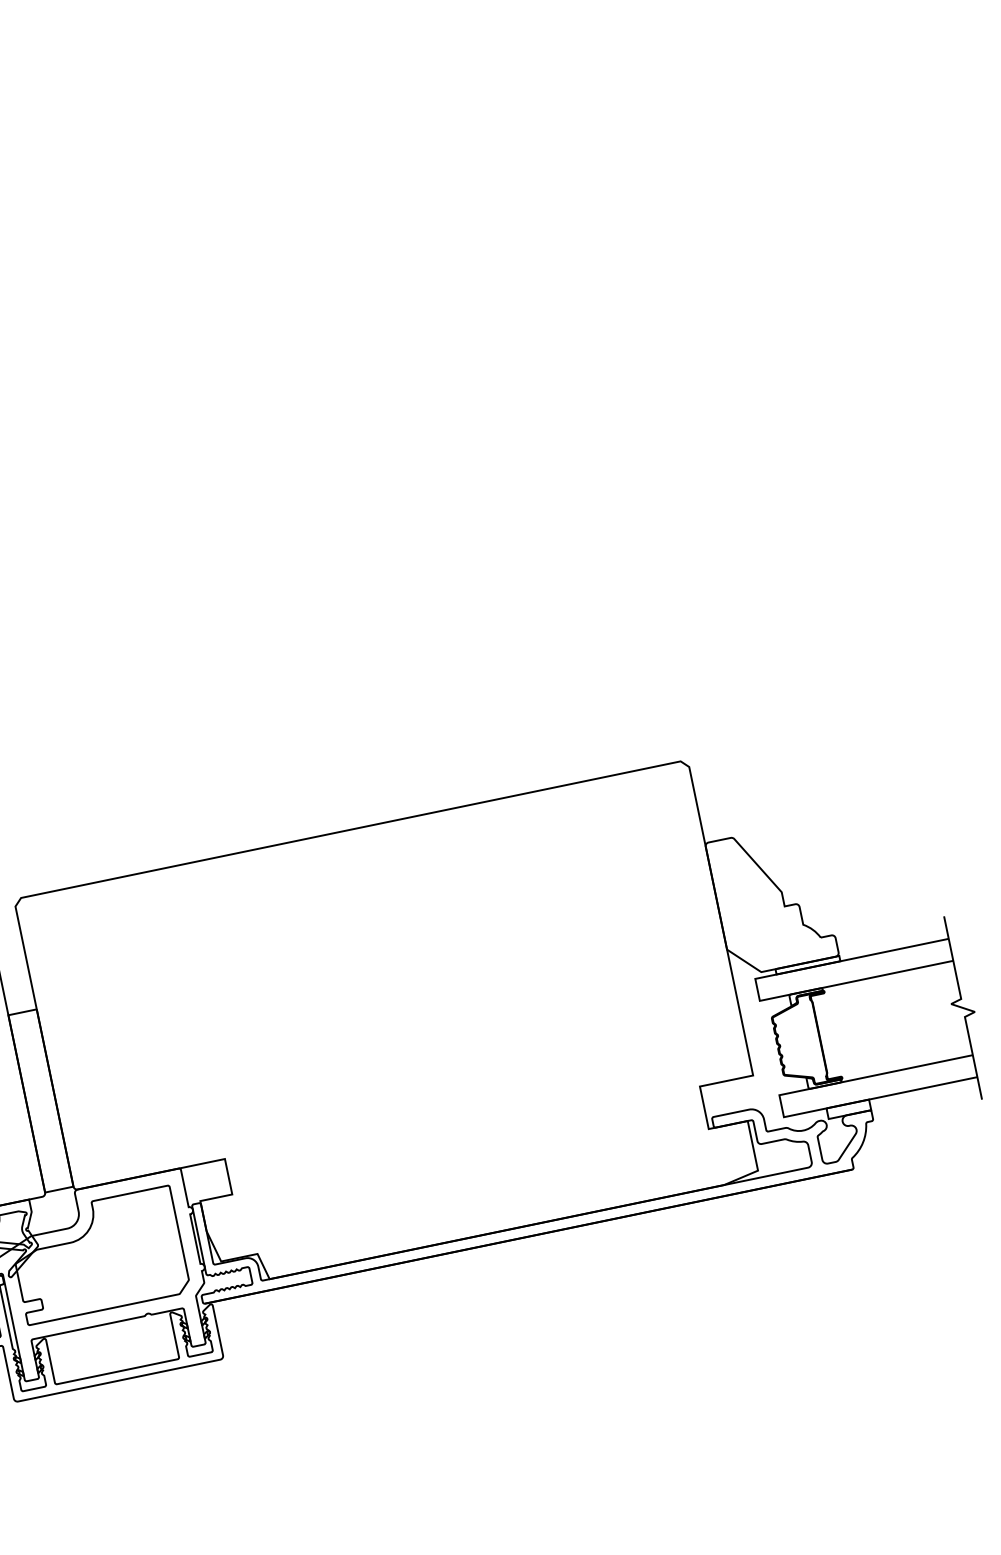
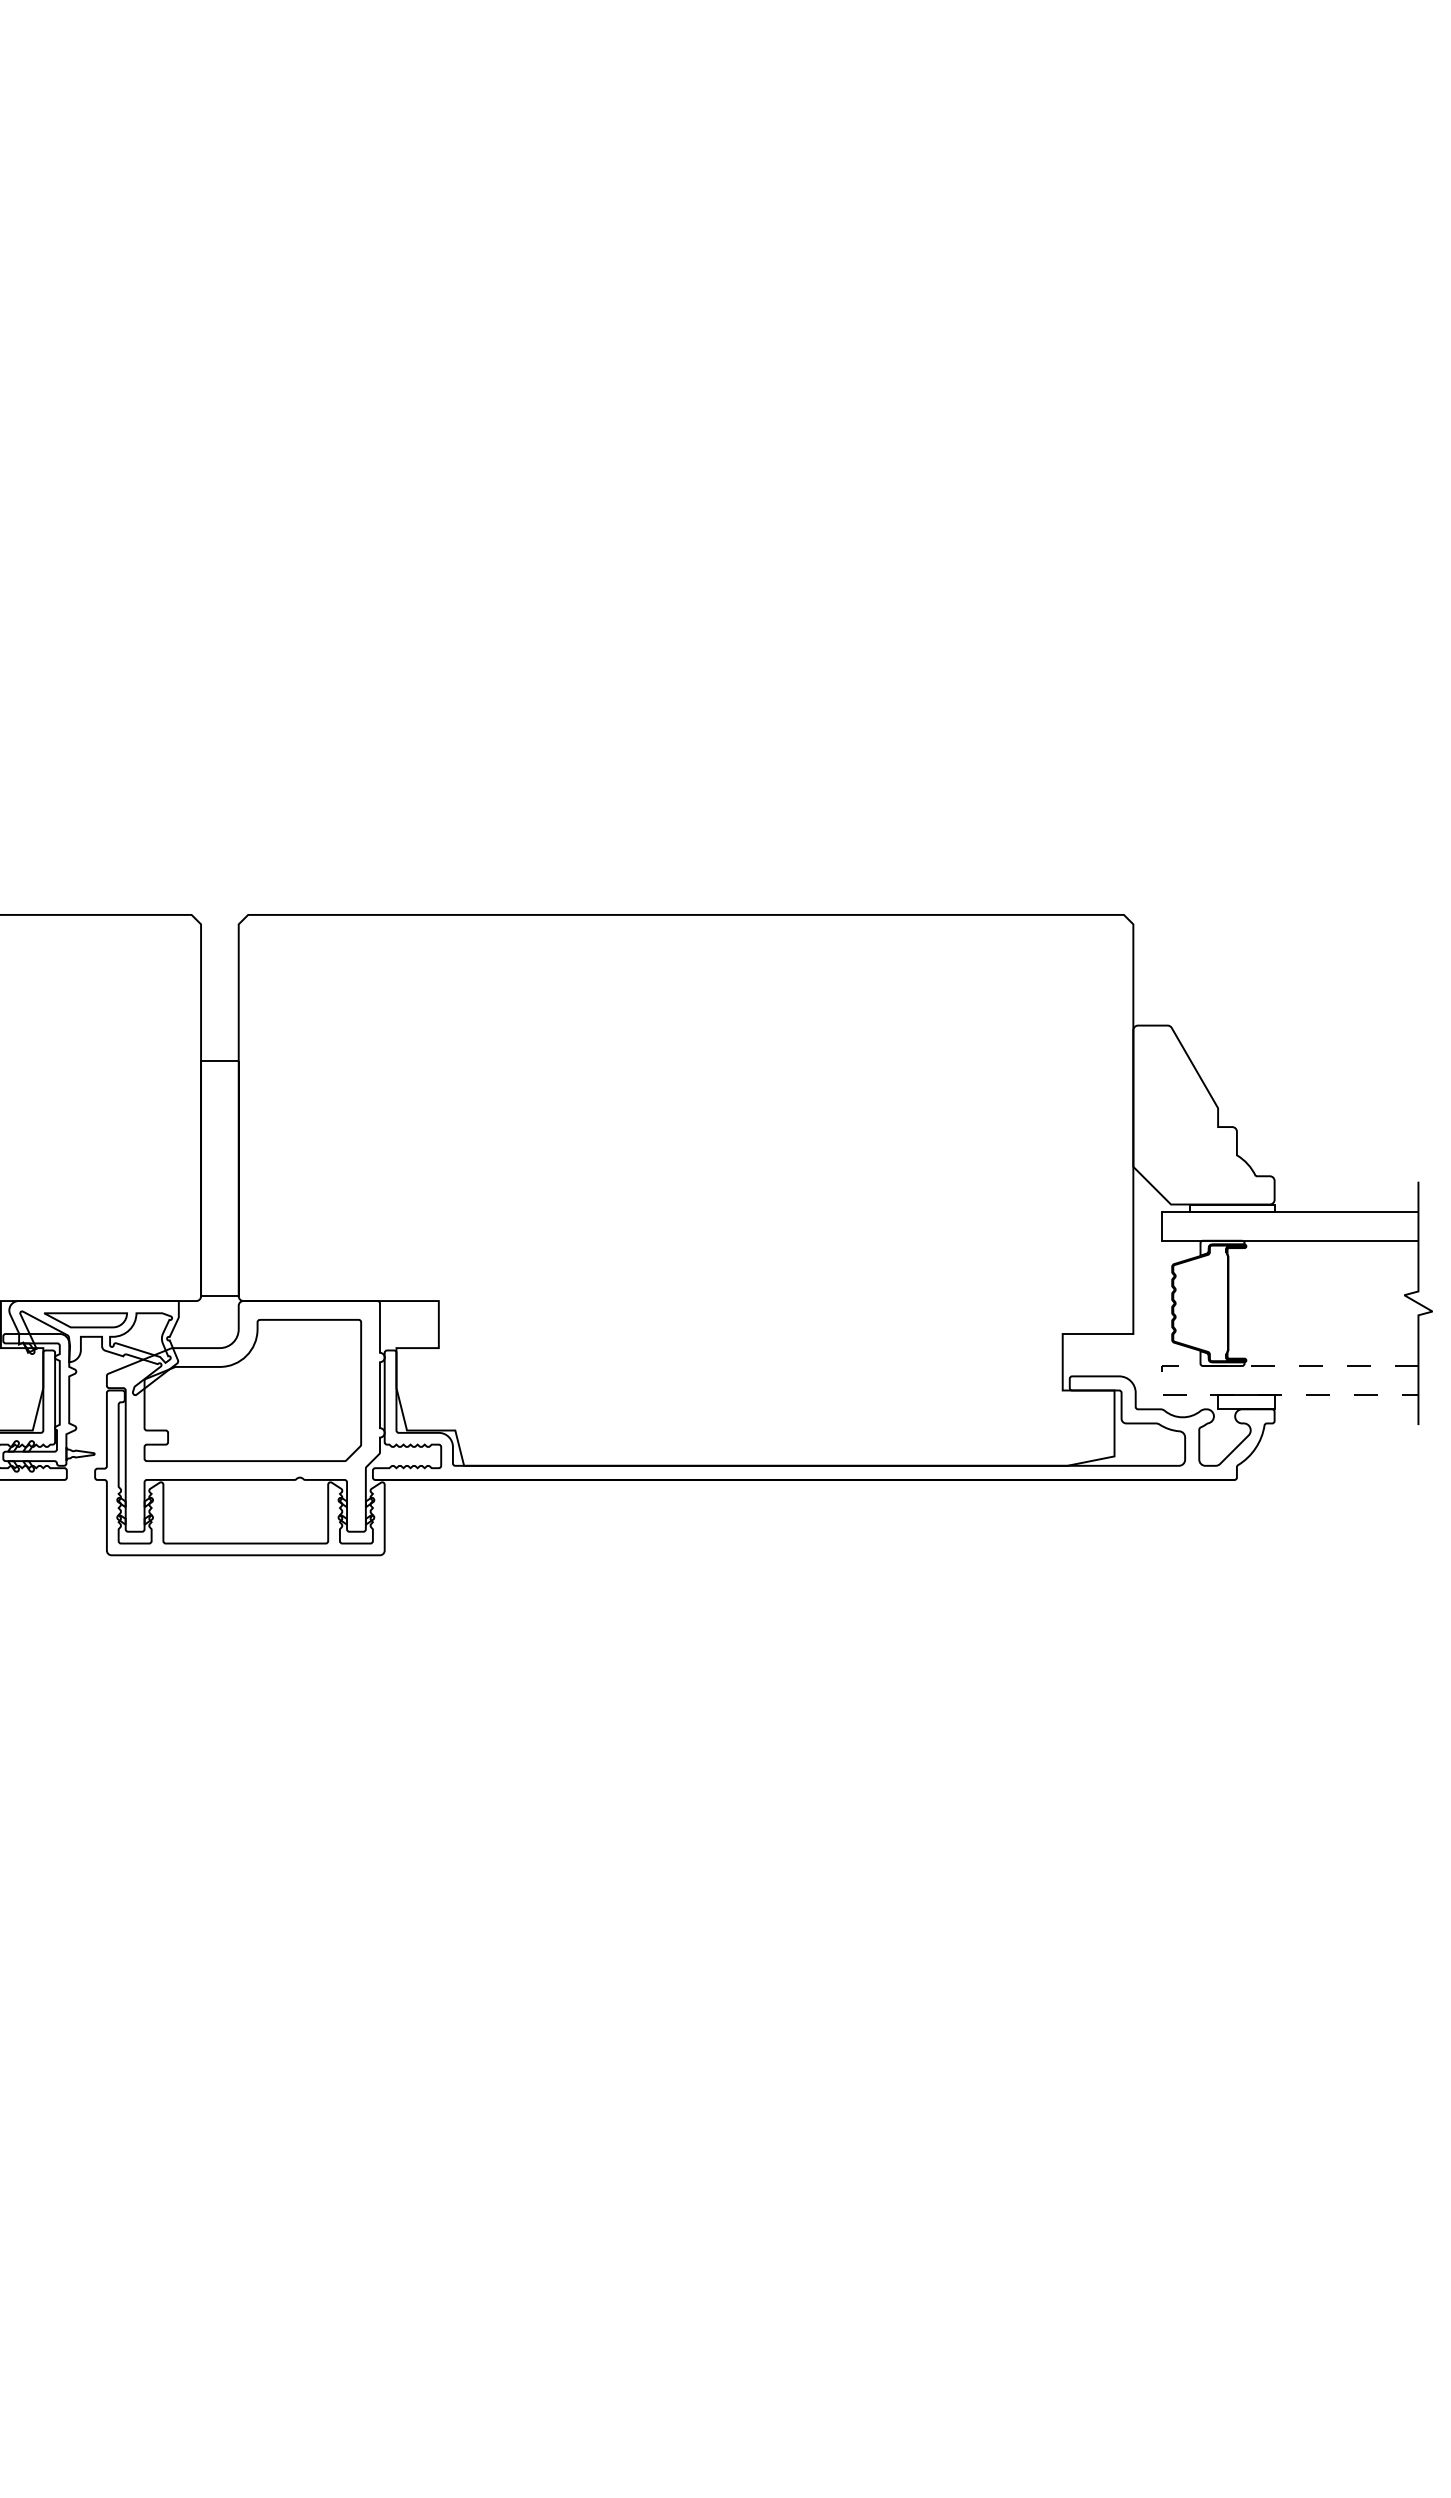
line: (781, 1106) -> (1161, 1380), solid -> dashed

